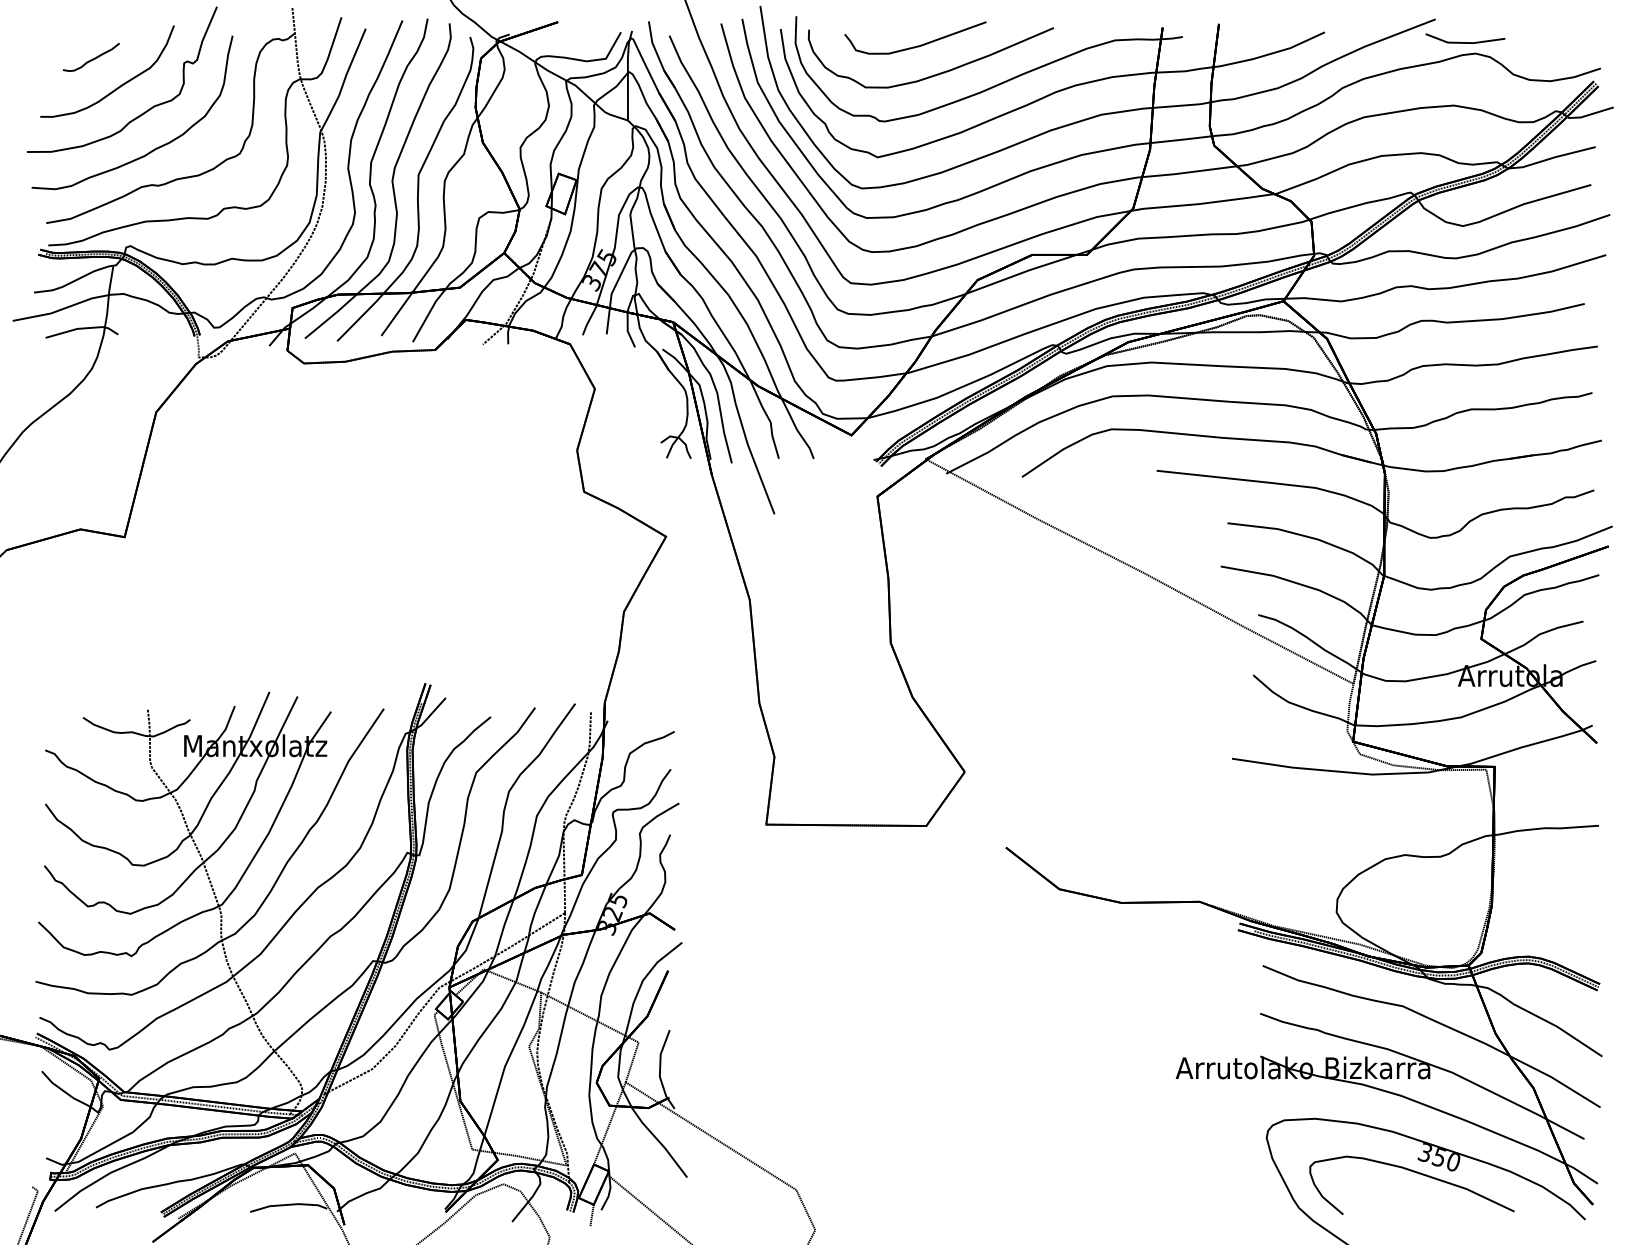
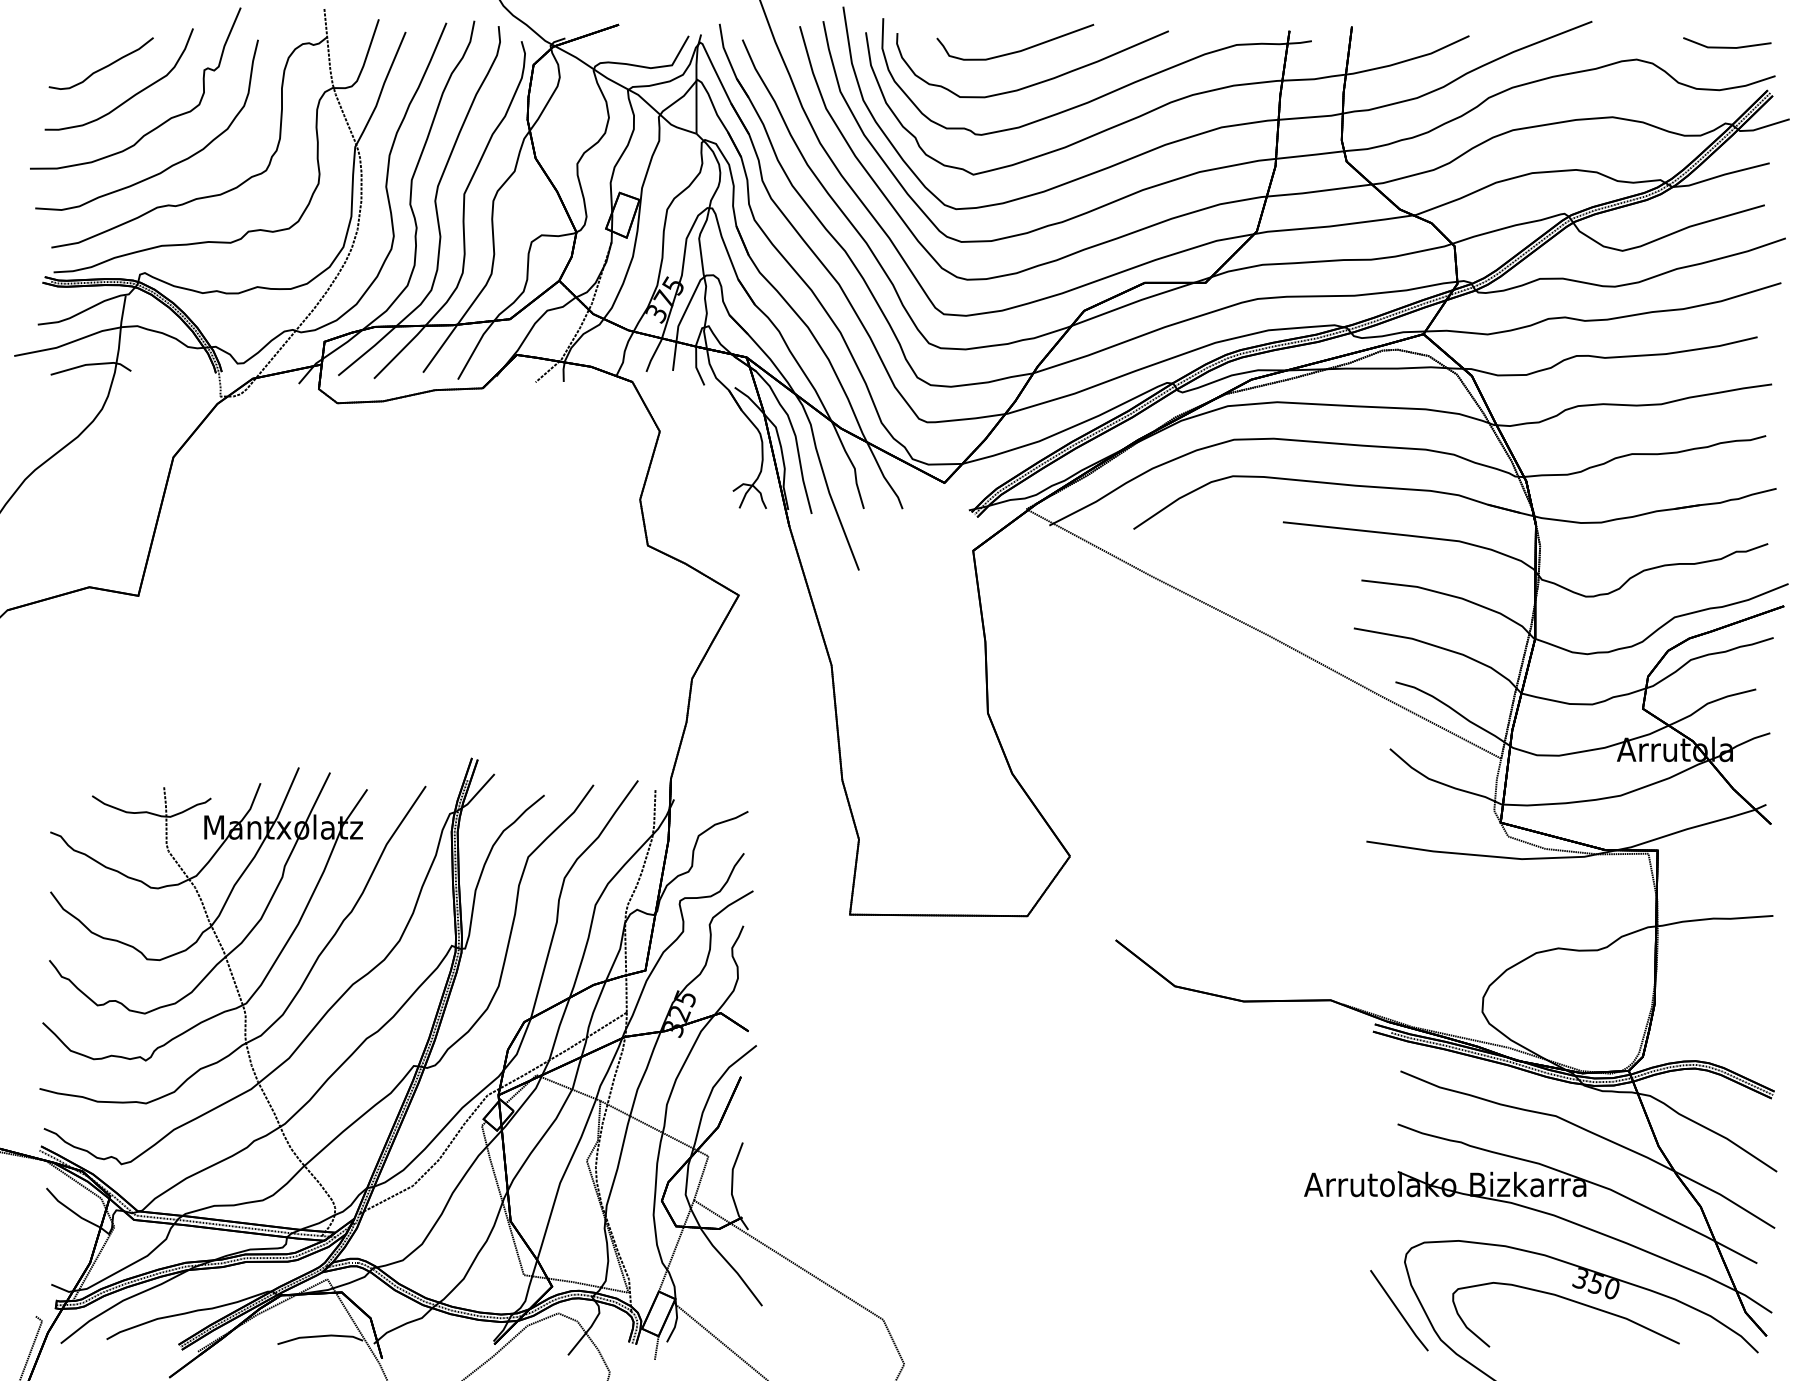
line: (1465, 42) -> (1727, 47), moved
part: (91, 57) -> (101, 63), size x1.67
line: (1261, 1181) -> (1399, 1310), added

